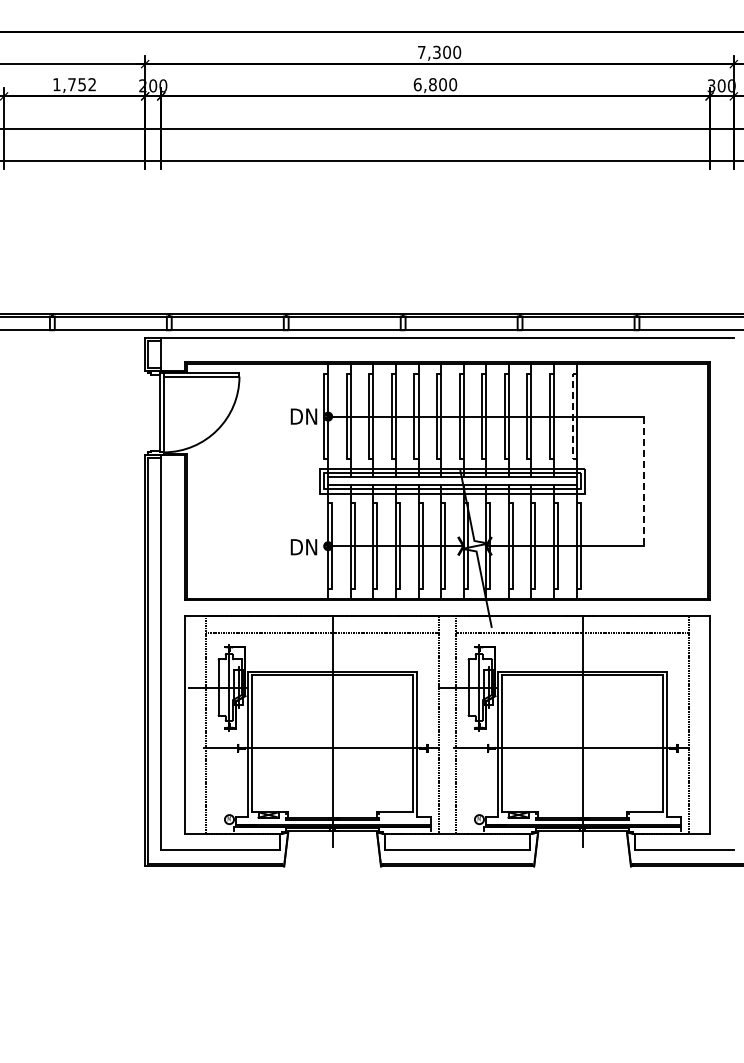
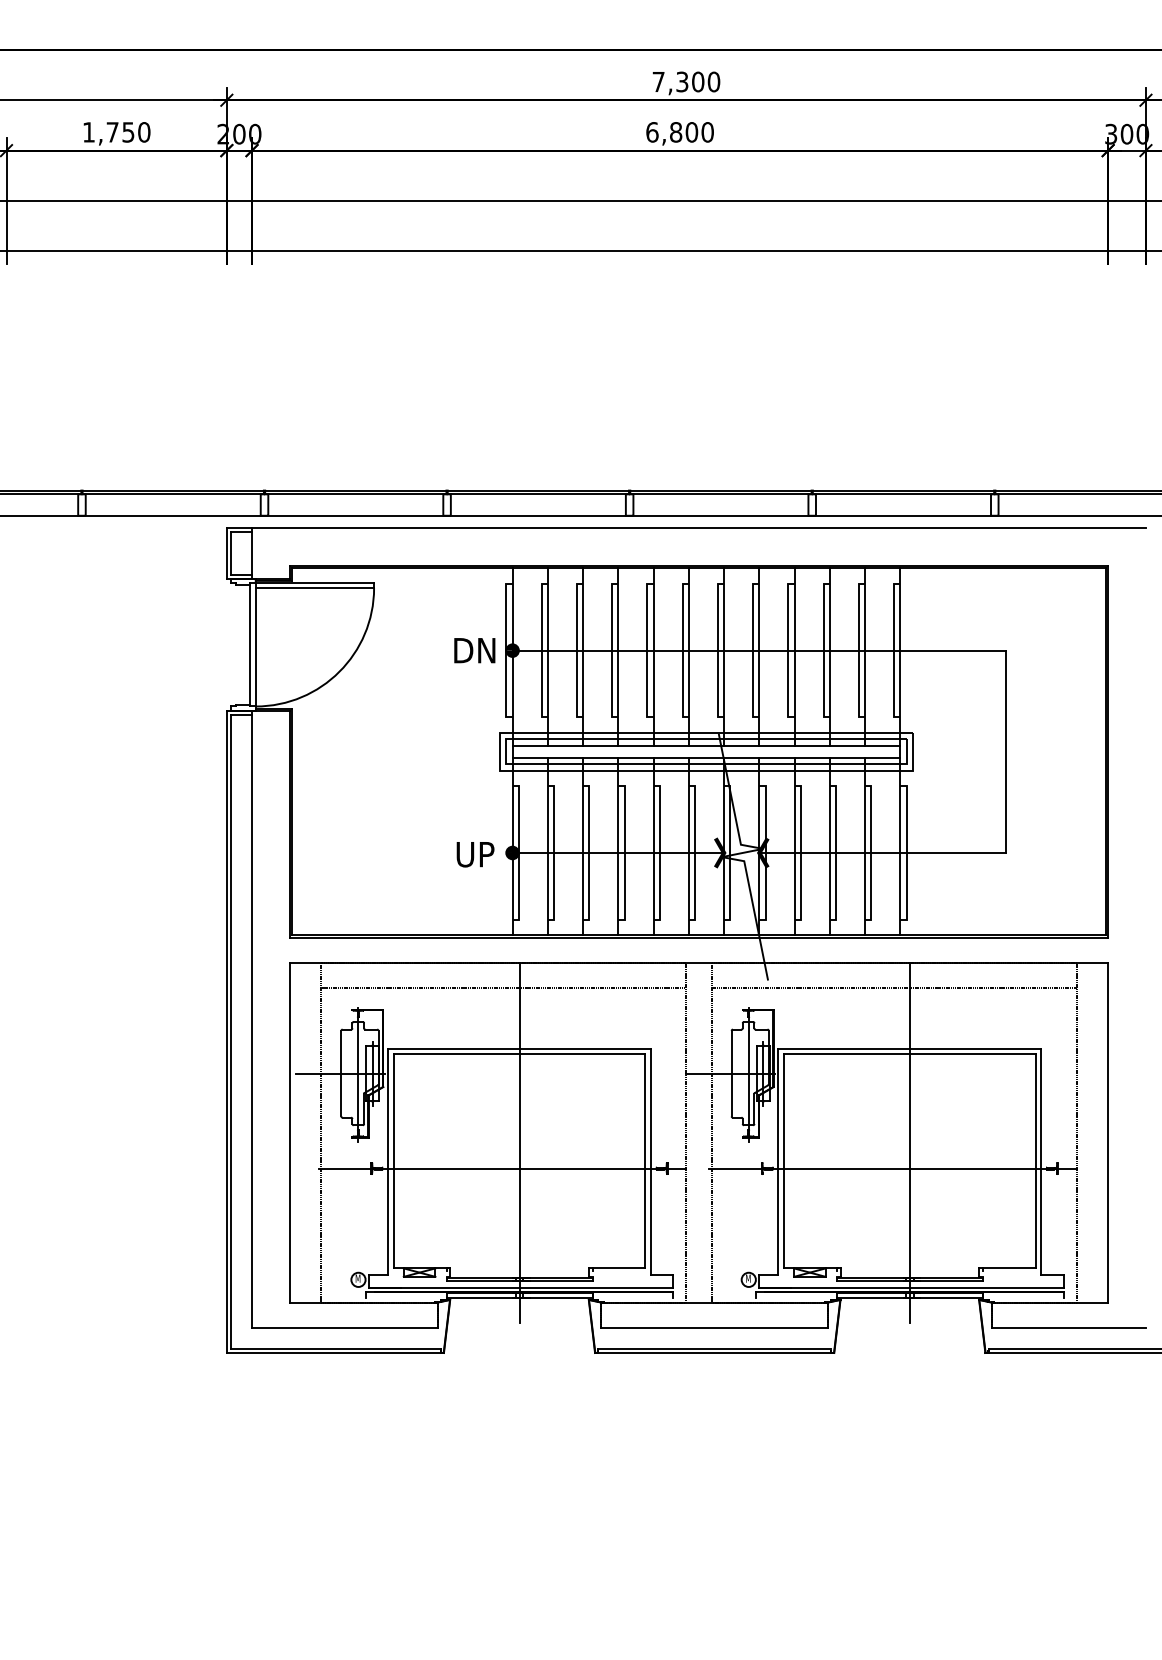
text: (92, 84) -> (144, 132), 1,752 -> 1,750
line: (572, 416) -> (894, 650), dashed -> solid
line: (644, 481) -> (1006, 751), dashed -> solid
text: (303, 547) -> (474, 854), DN -> UP

